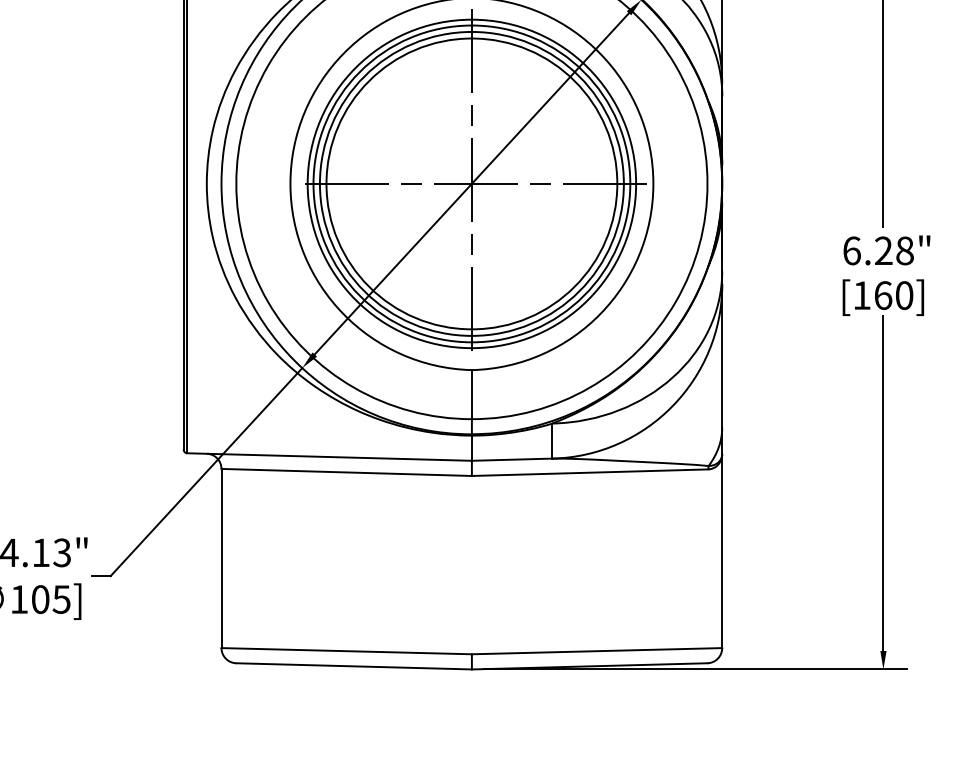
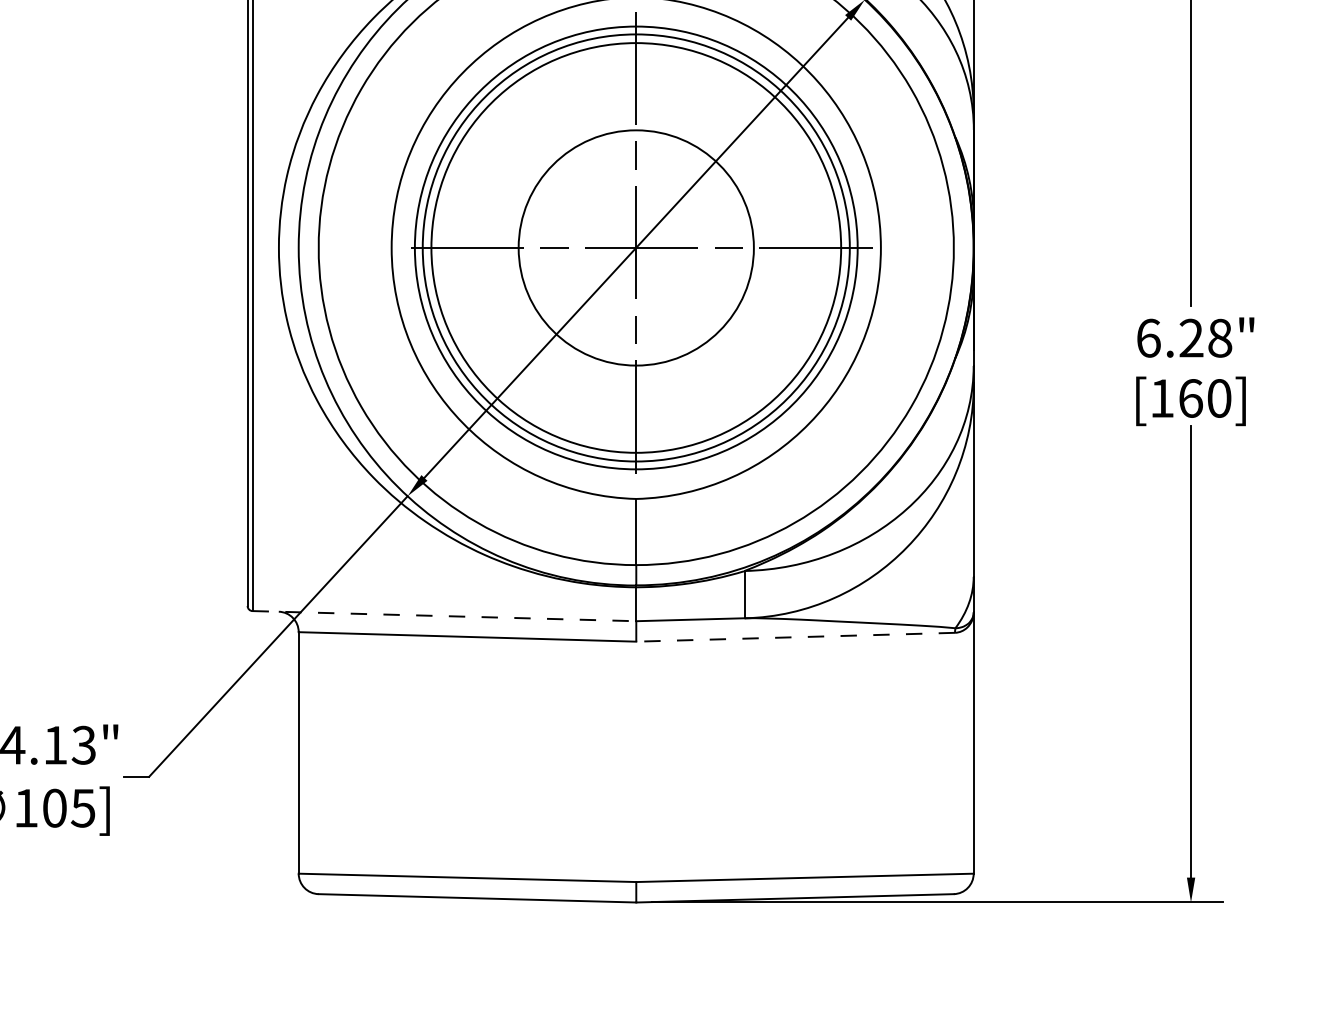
circle: (471, 183) -> (635, 247), size x0.6
line: (330, 457) -> (445, 616), solid -> dashed
line: (589, 472) -> (794, 636), solid -> dashed

